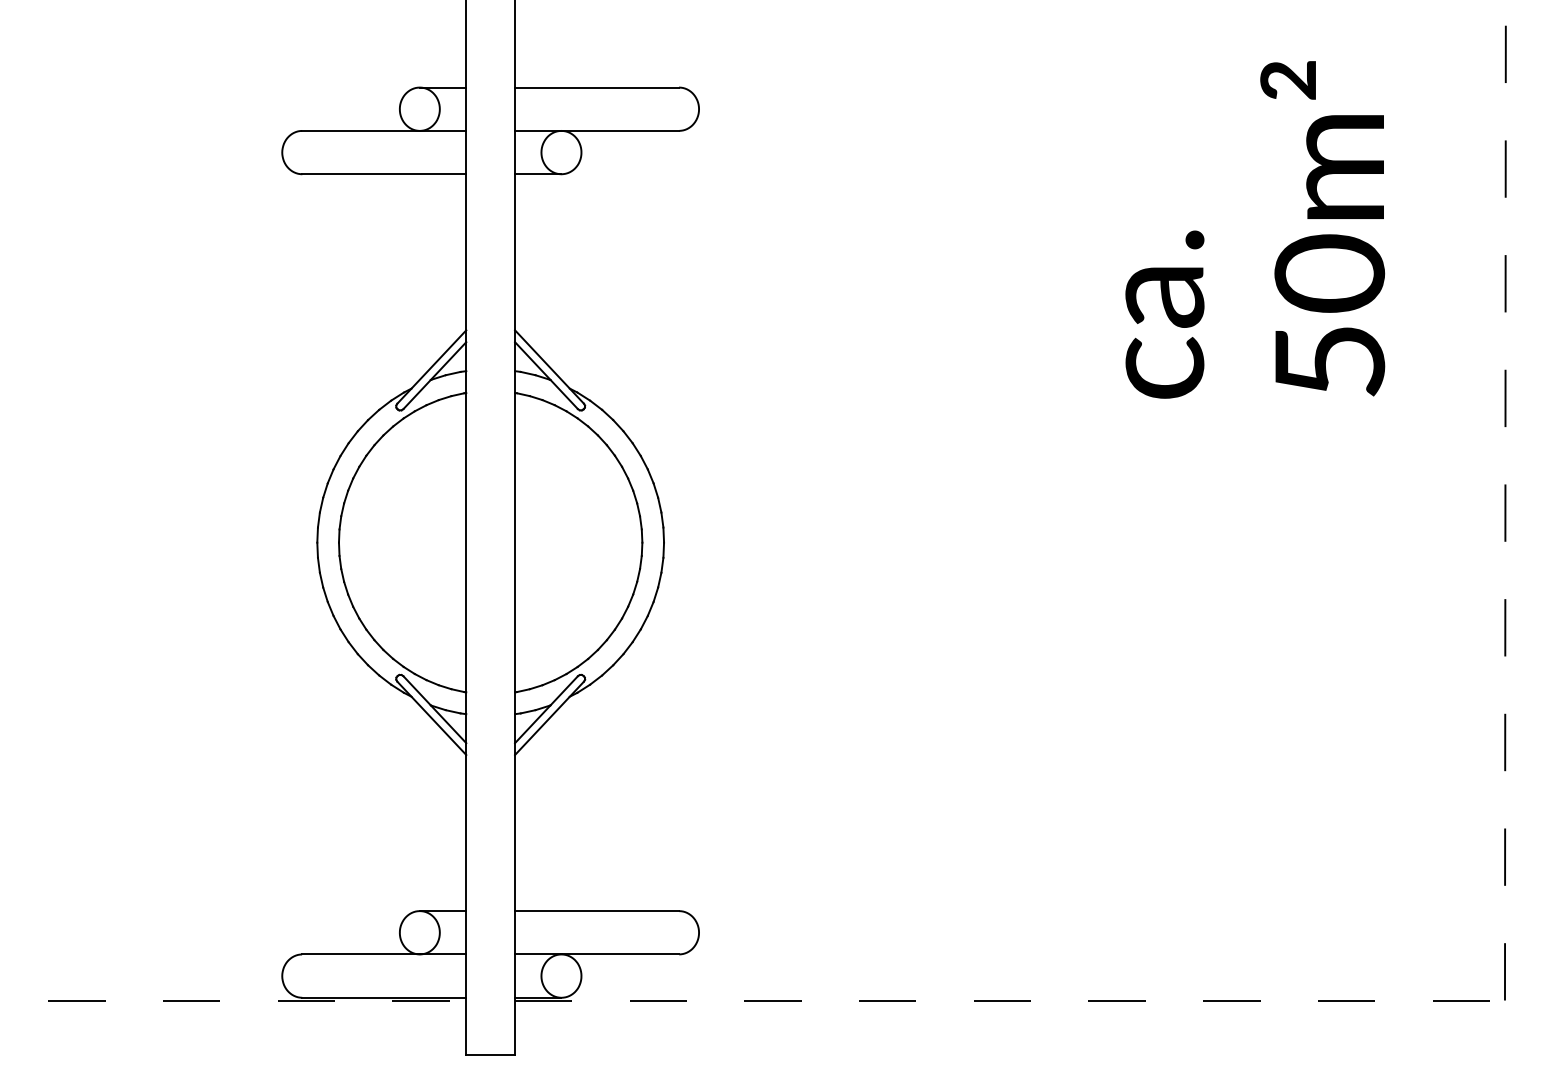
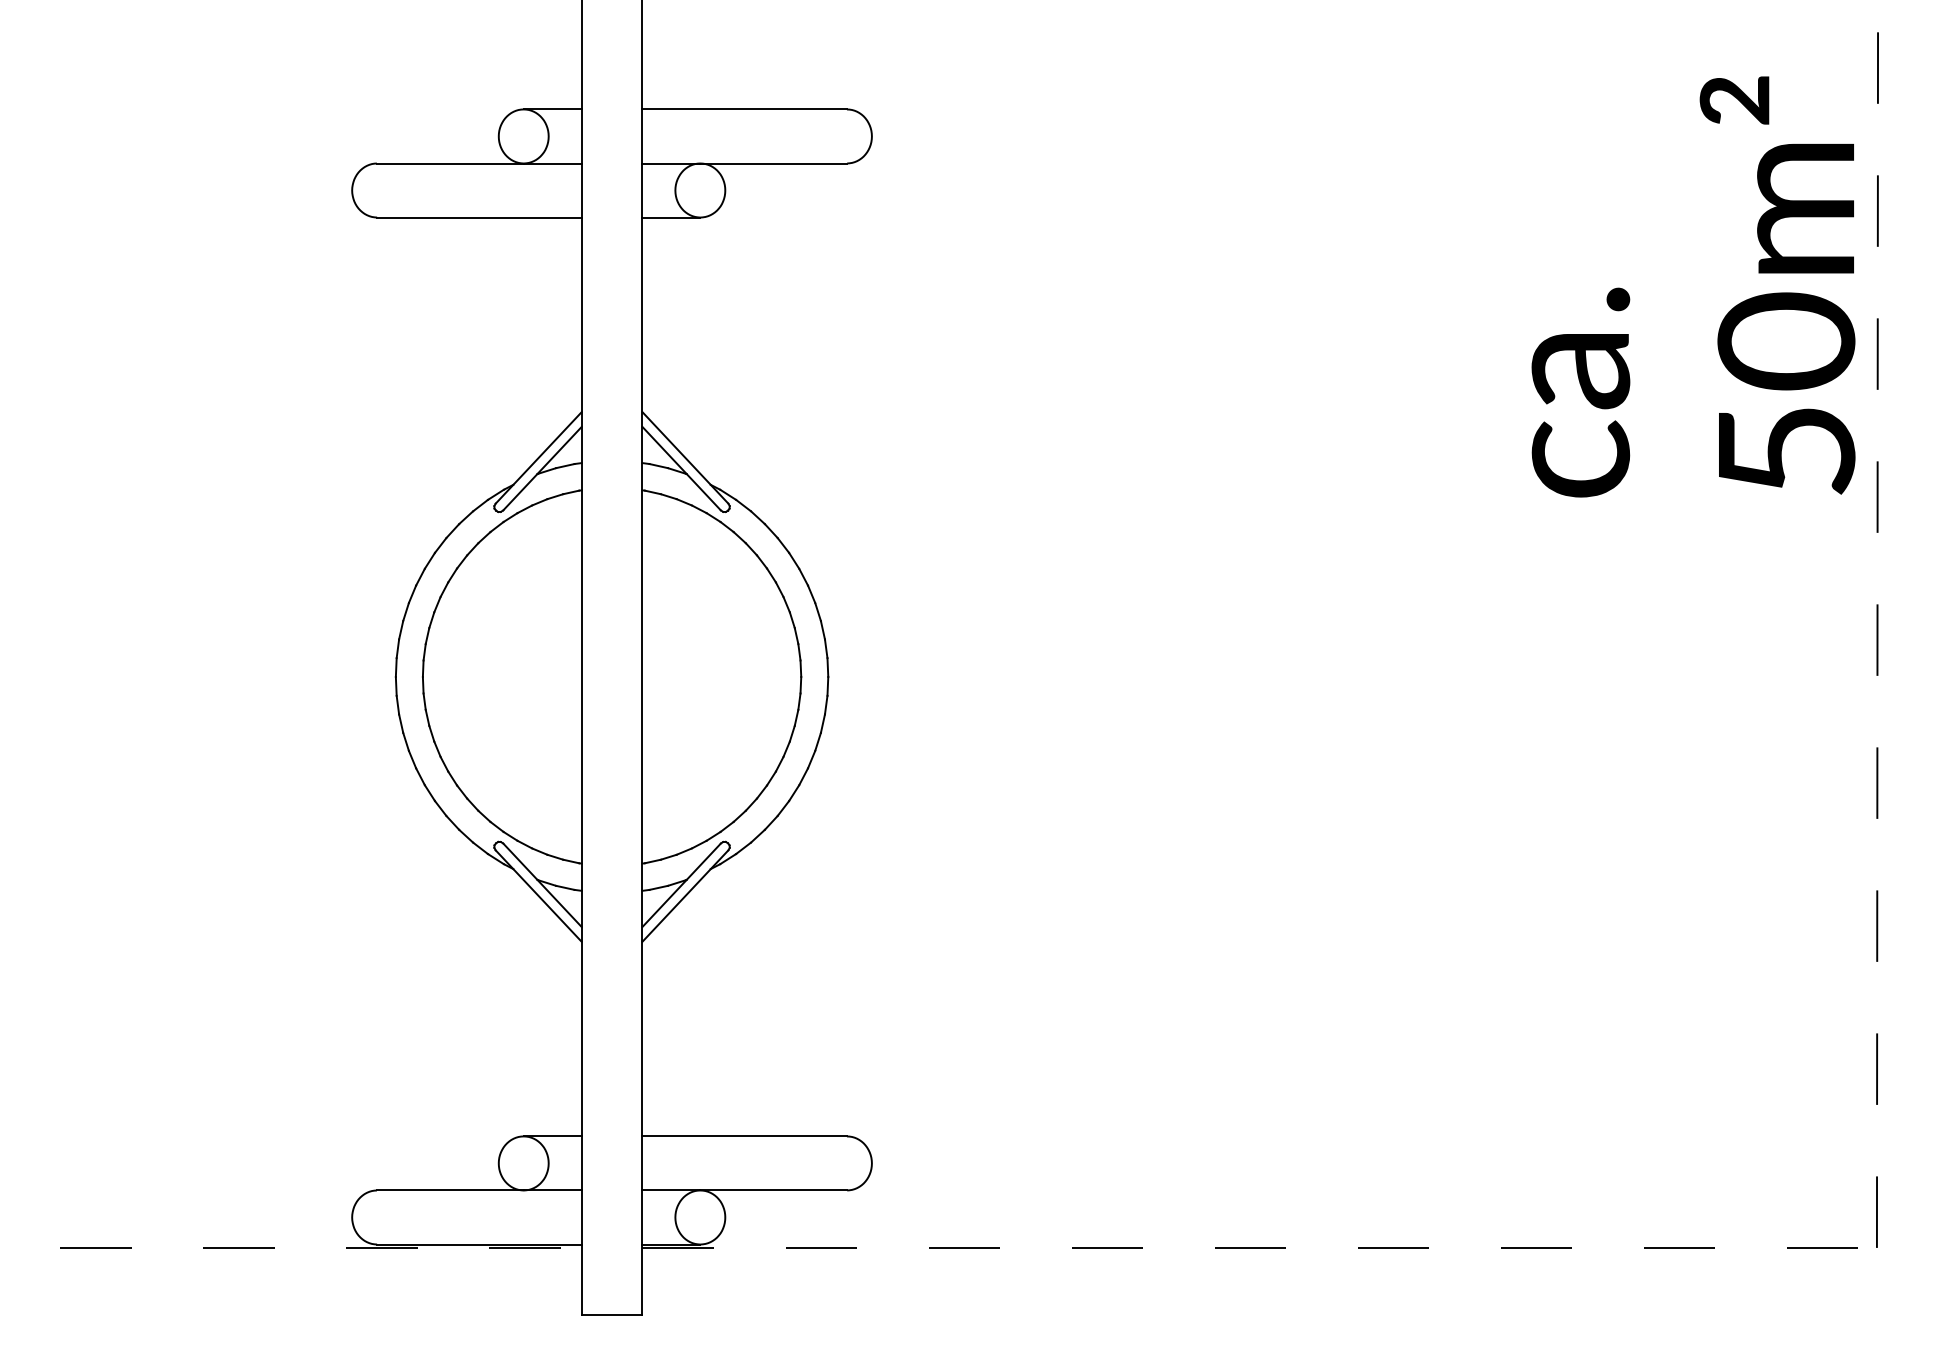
text: (1255, 229) -> (1693, 286), moved

